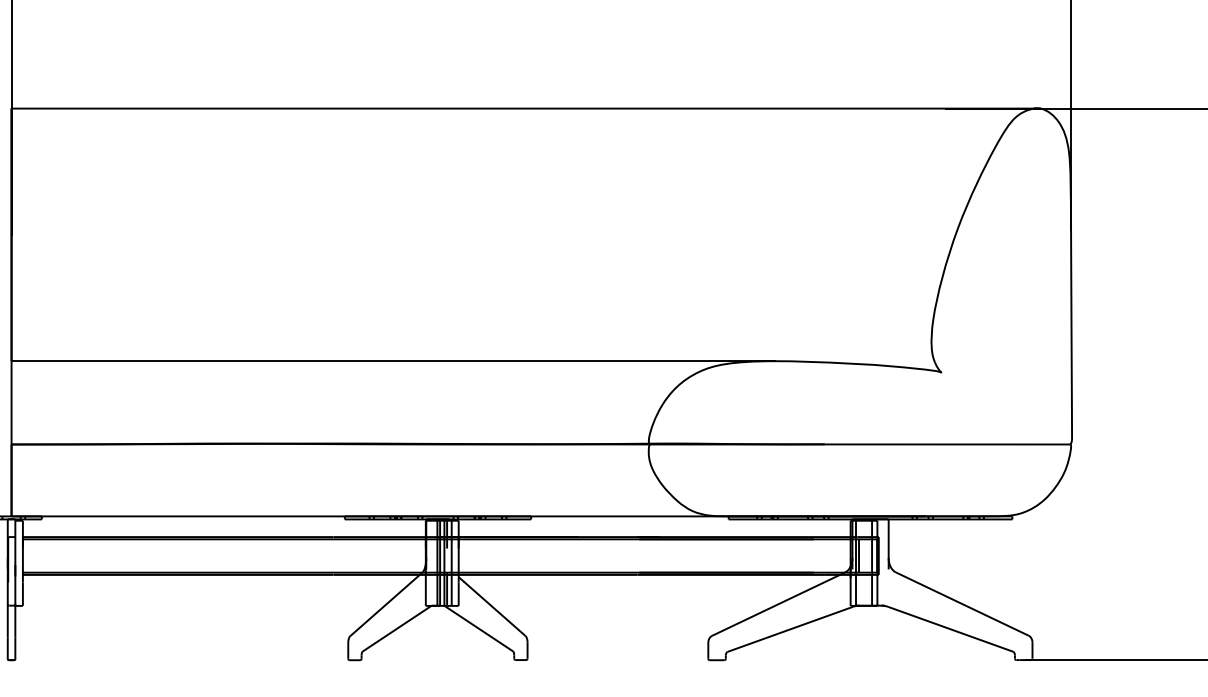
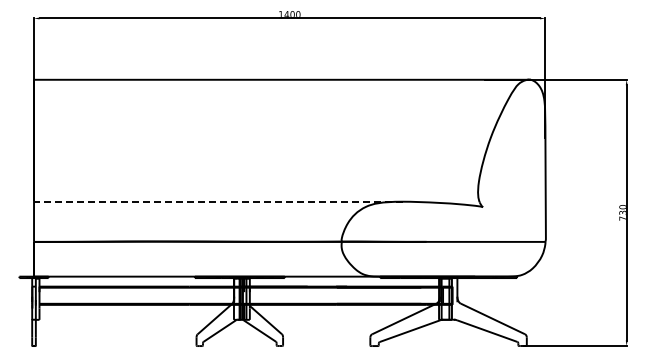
line: (391, 360) -> (217, 201), solid -> dashed

